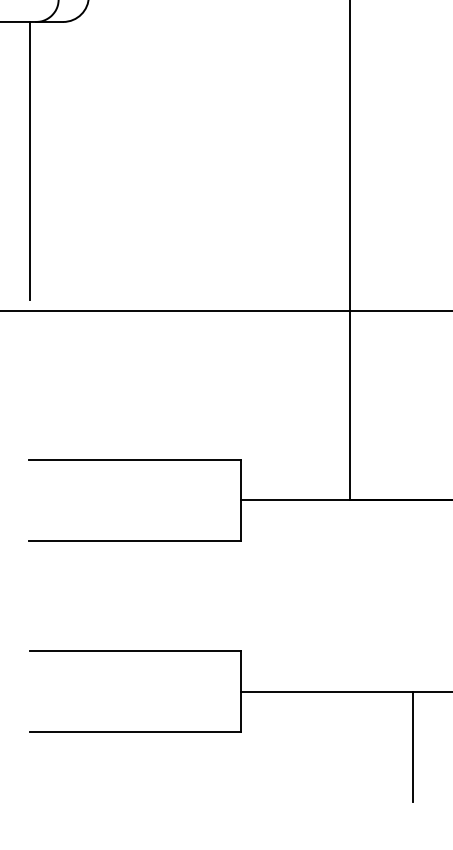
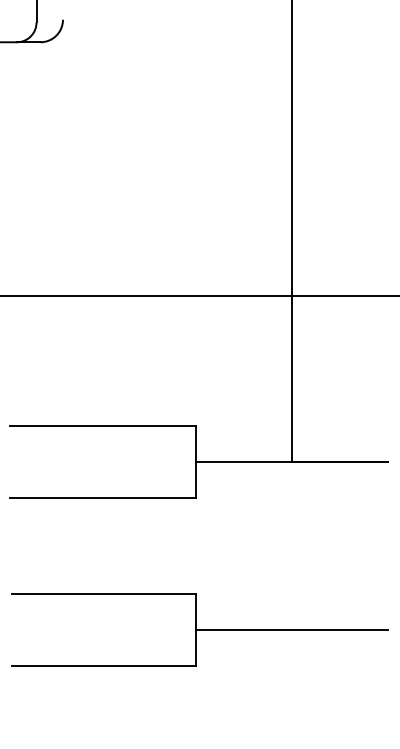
line: (30, 160) -> (11, 163), removed
line: (413, 746) -> (347, 677), removed

